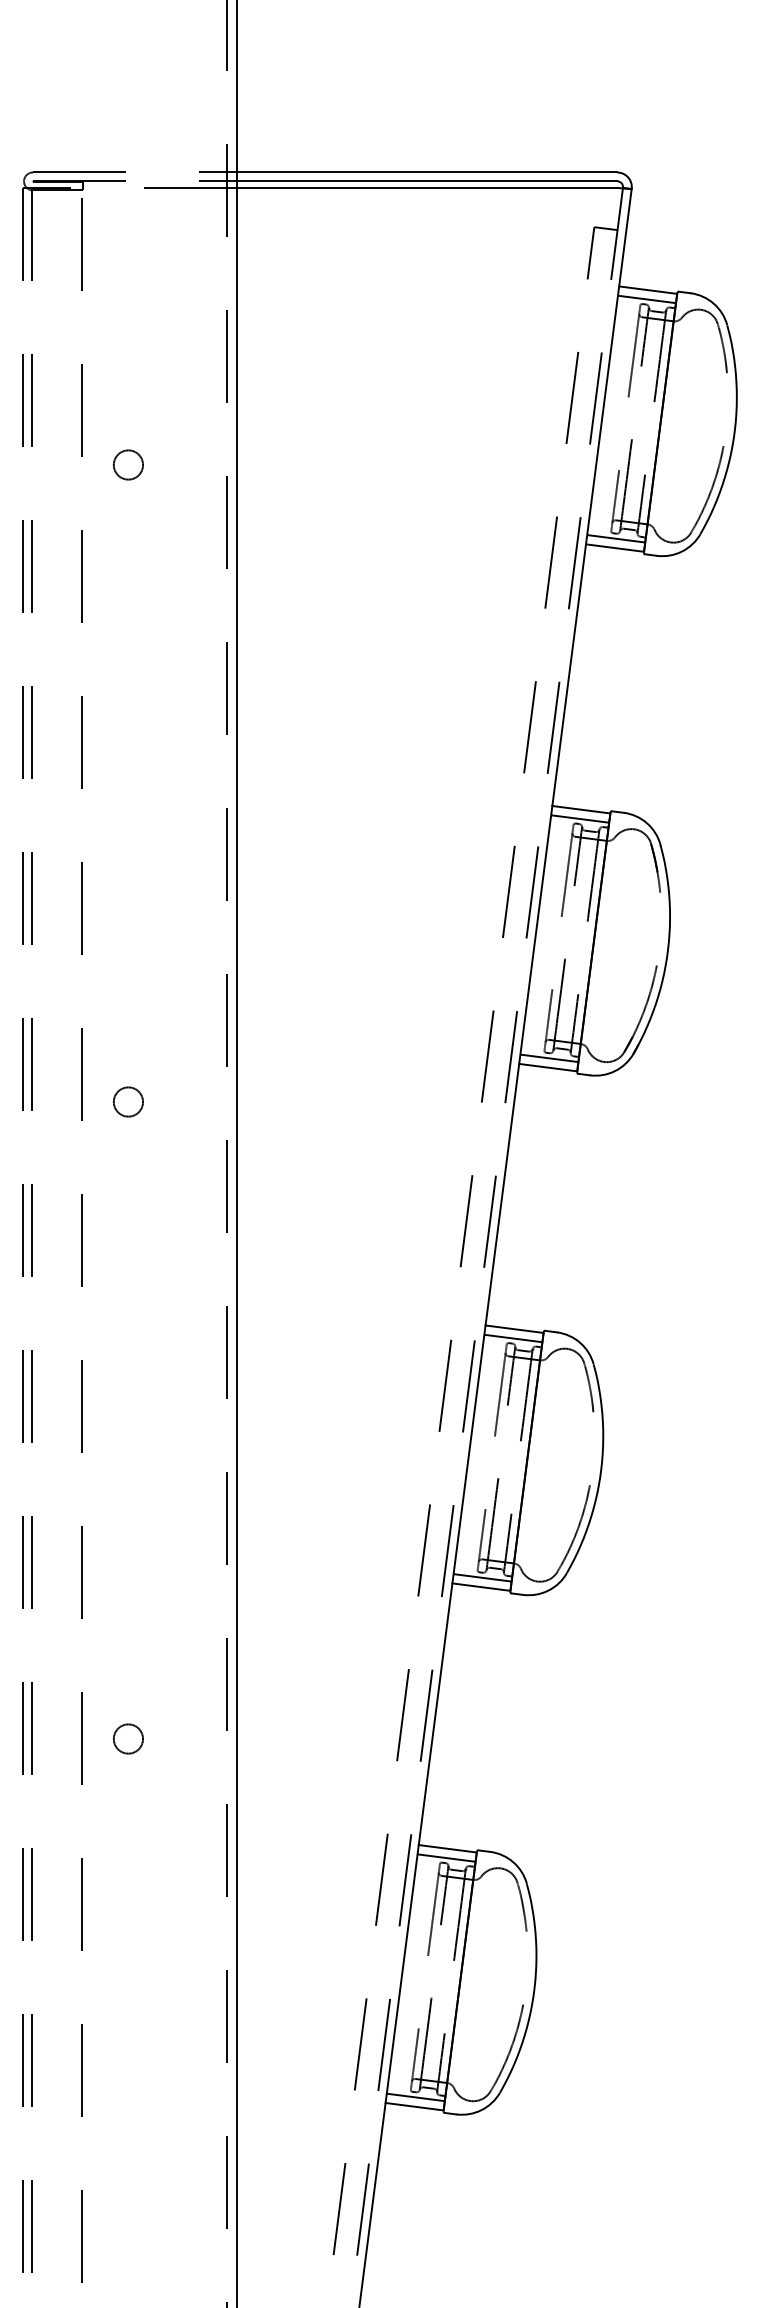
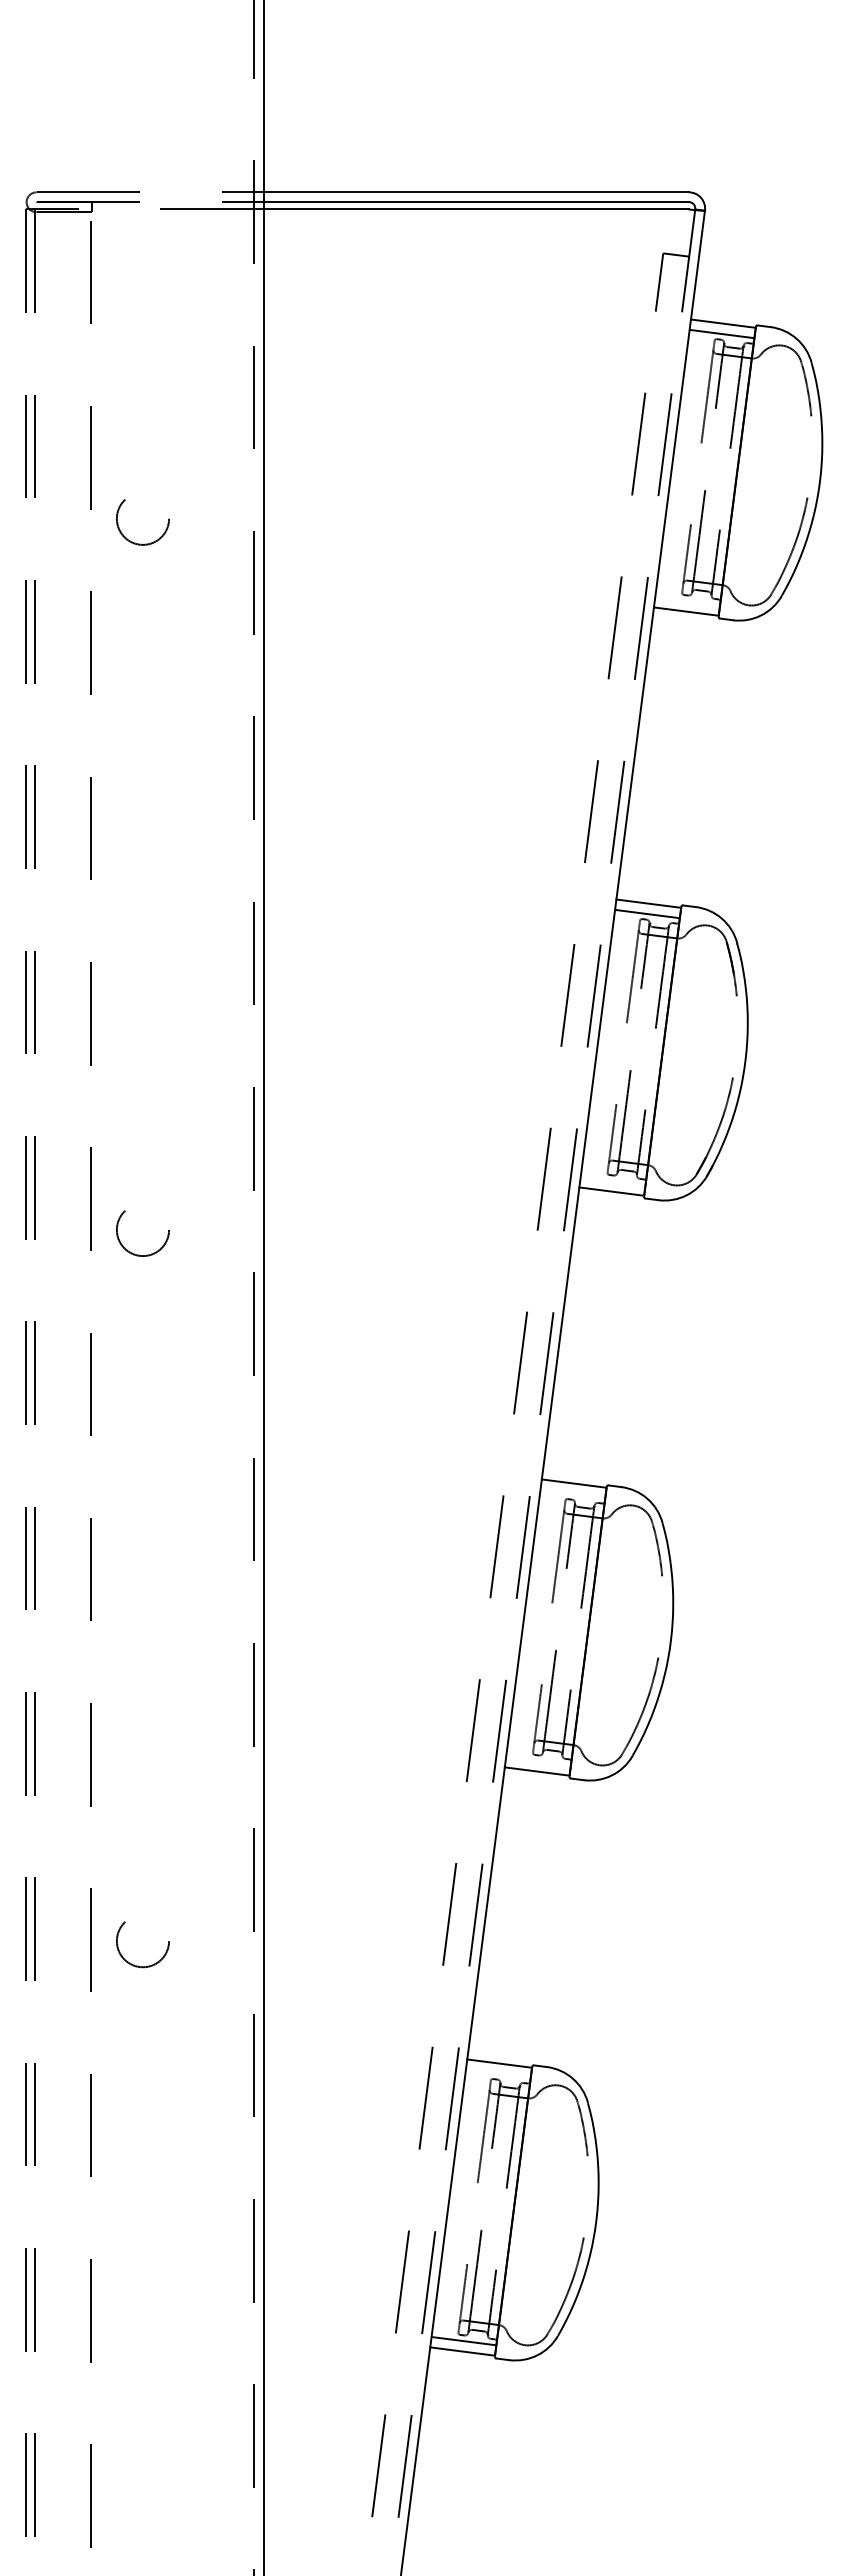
circle: (128, 464) -> (143, 518), size x1.6
line: (616, 539) -> (687, 601), removed
line: (548, 1058) -> (612, 1181), removed
circle: (128, 1101) -> (143, 1229), size x1.6
line: (513, 1338) -> (572, 1493), removed
line: (482, 1578) -> (538, 1761), removed
circle: (128, 1738) -> (143, 1940), size x1.6
line: (445, 1857) -> (497, 2073), removed

